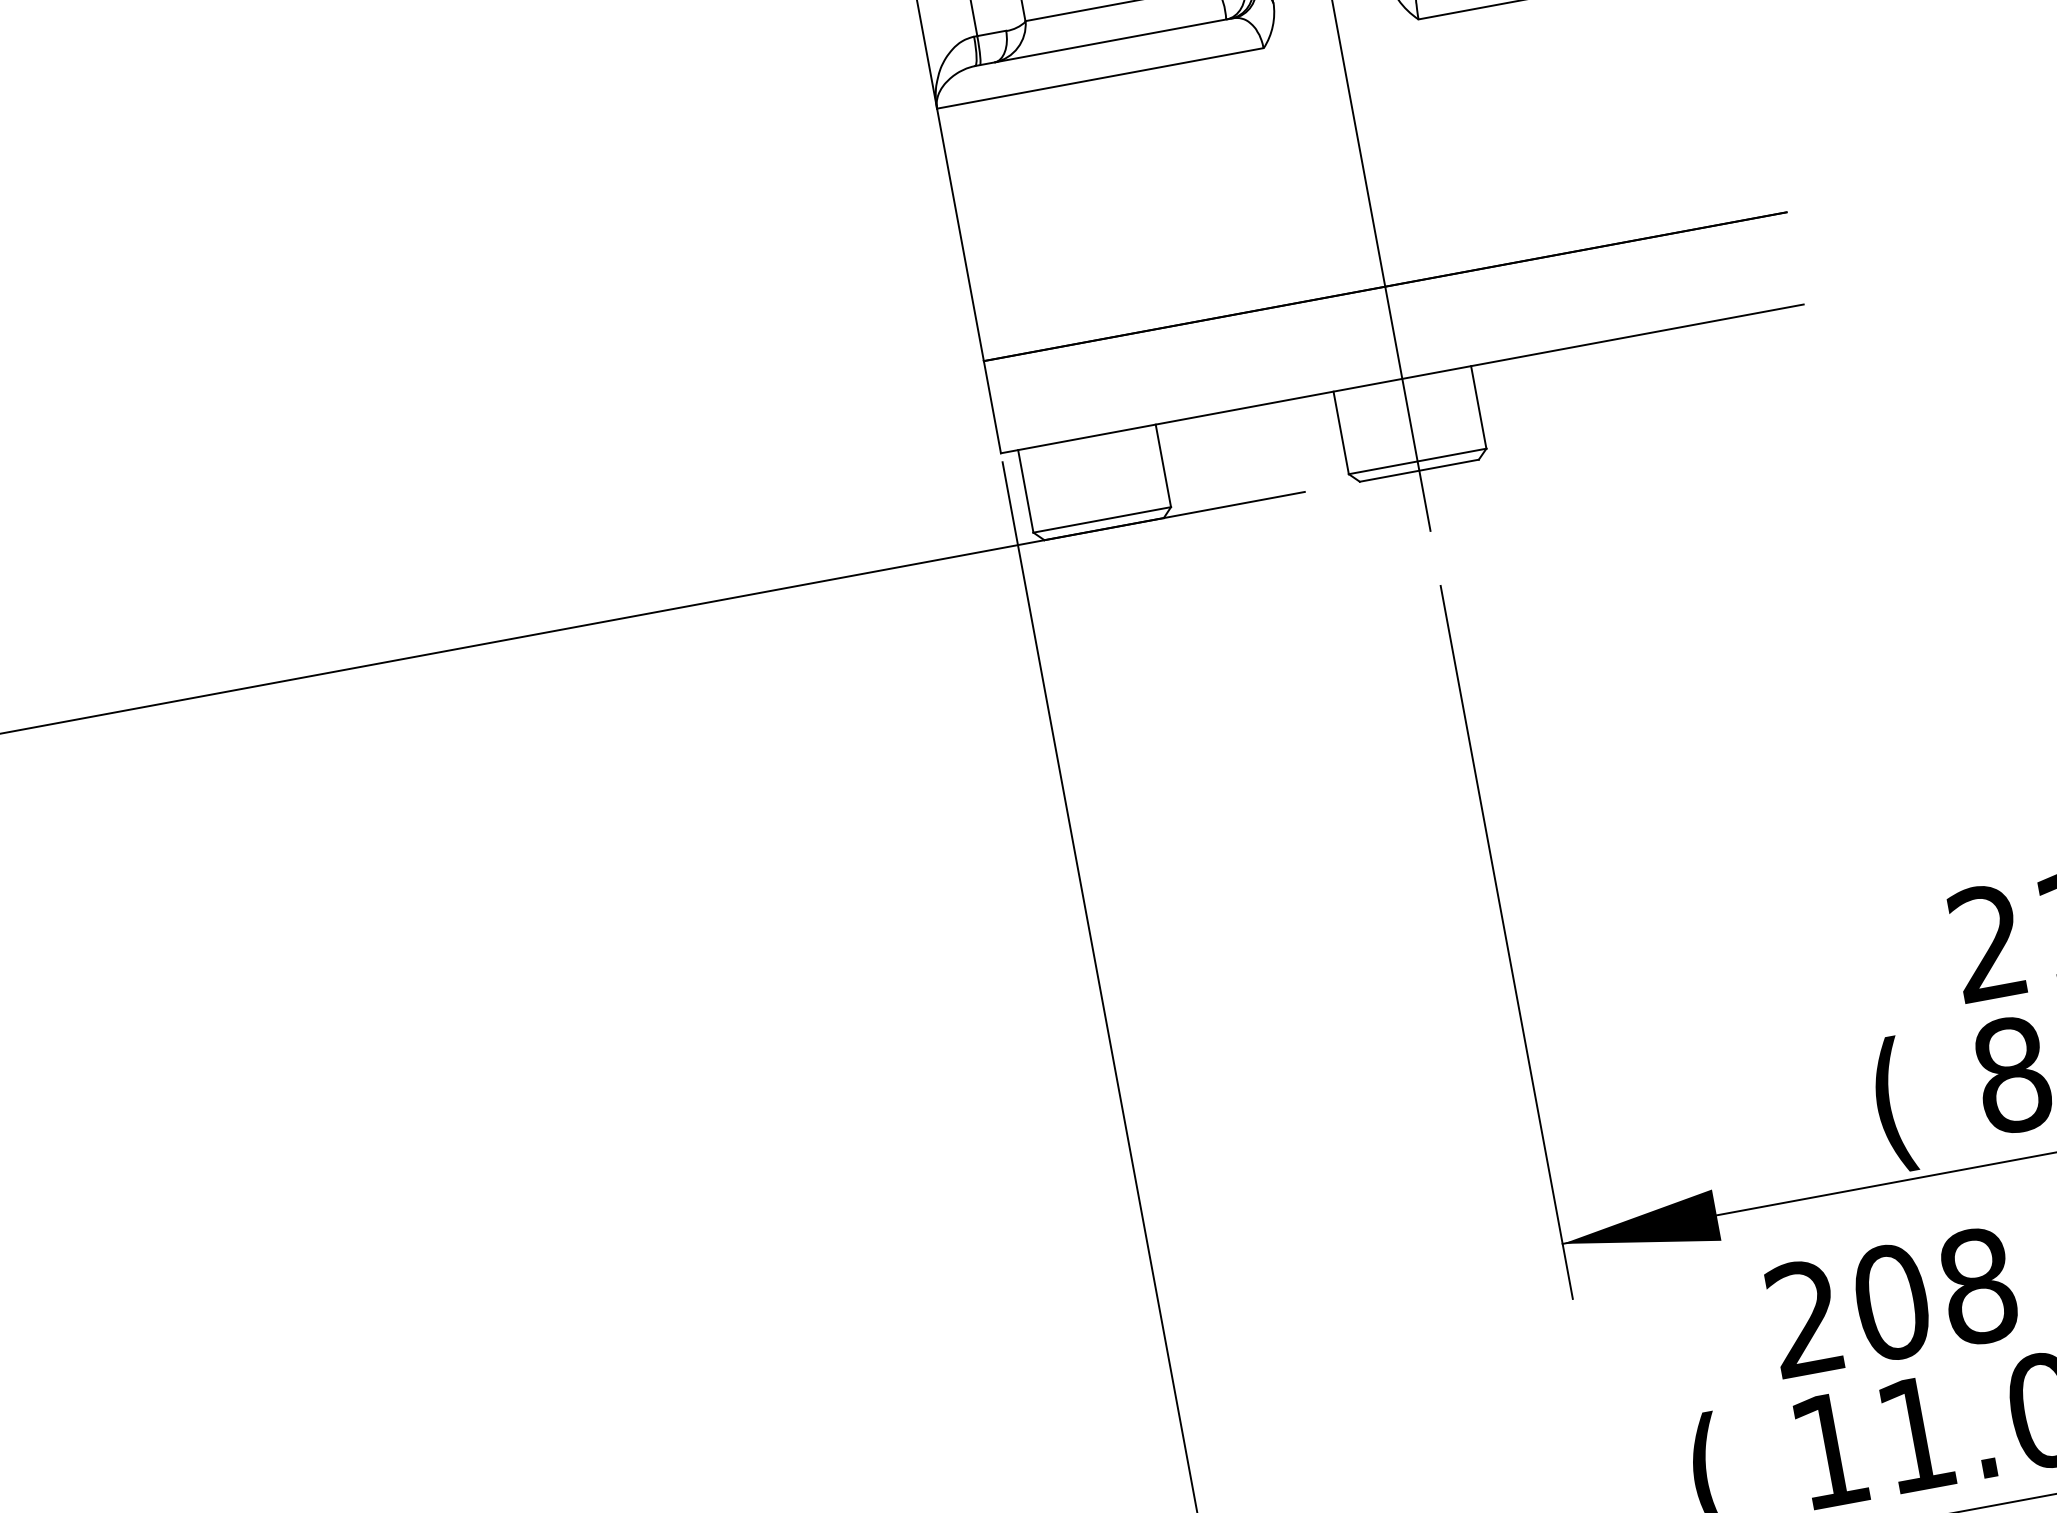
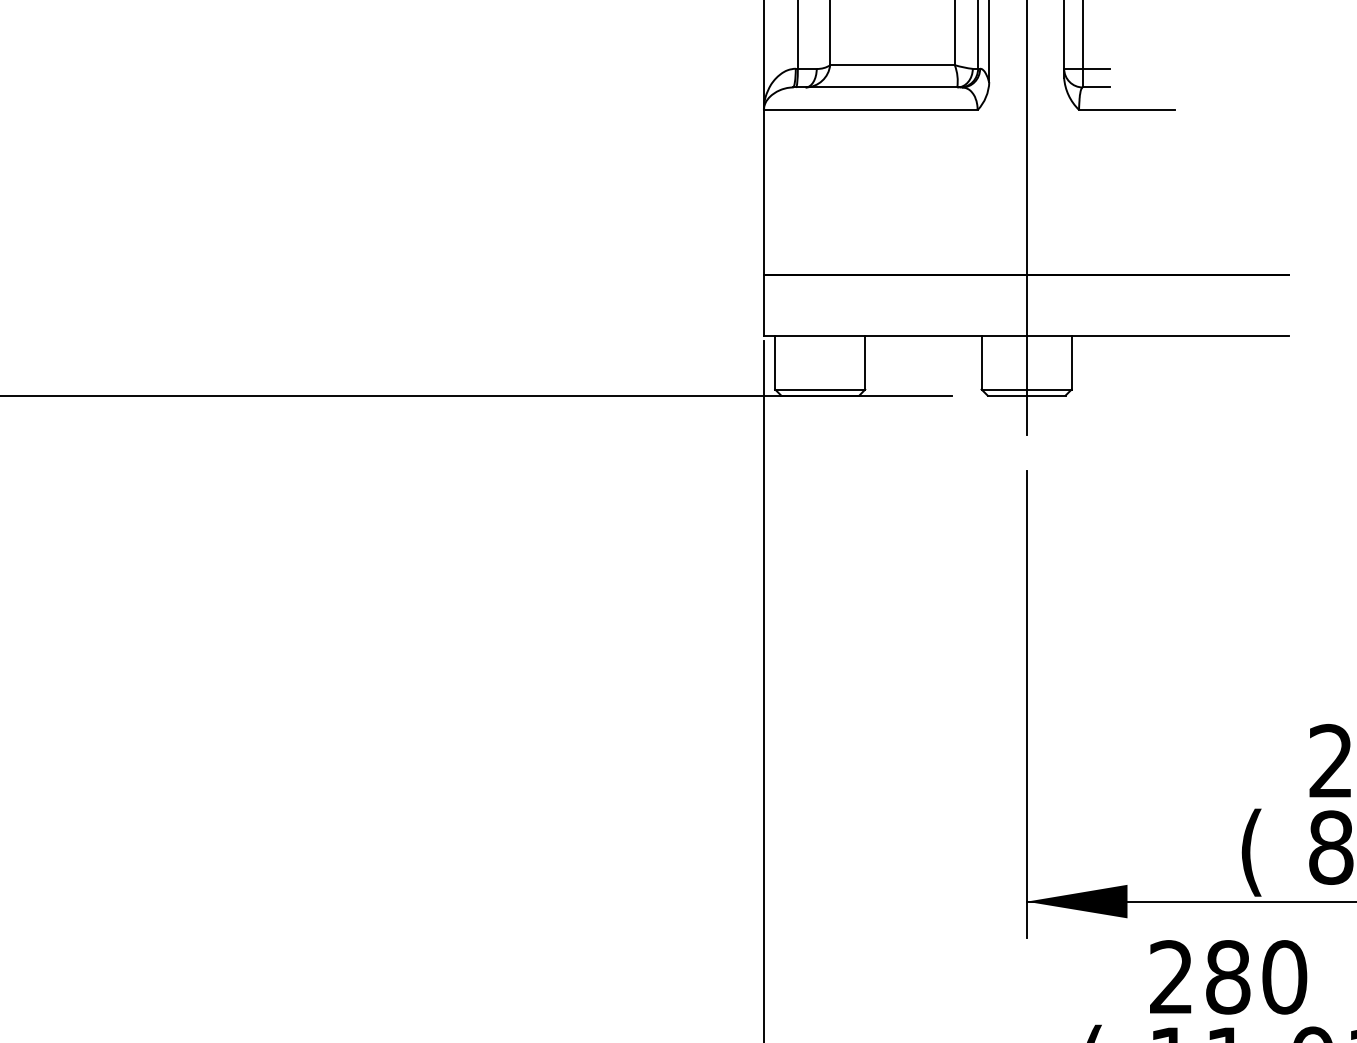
text: (1935, 1294) -> (1256, 977), 208 -> 280

